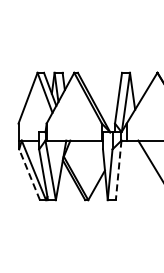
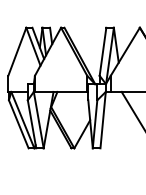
line: (118, 170) -> (102, 120), dashed -> solid
line: (29, 174) -> (18, 124), dashed -> solid

